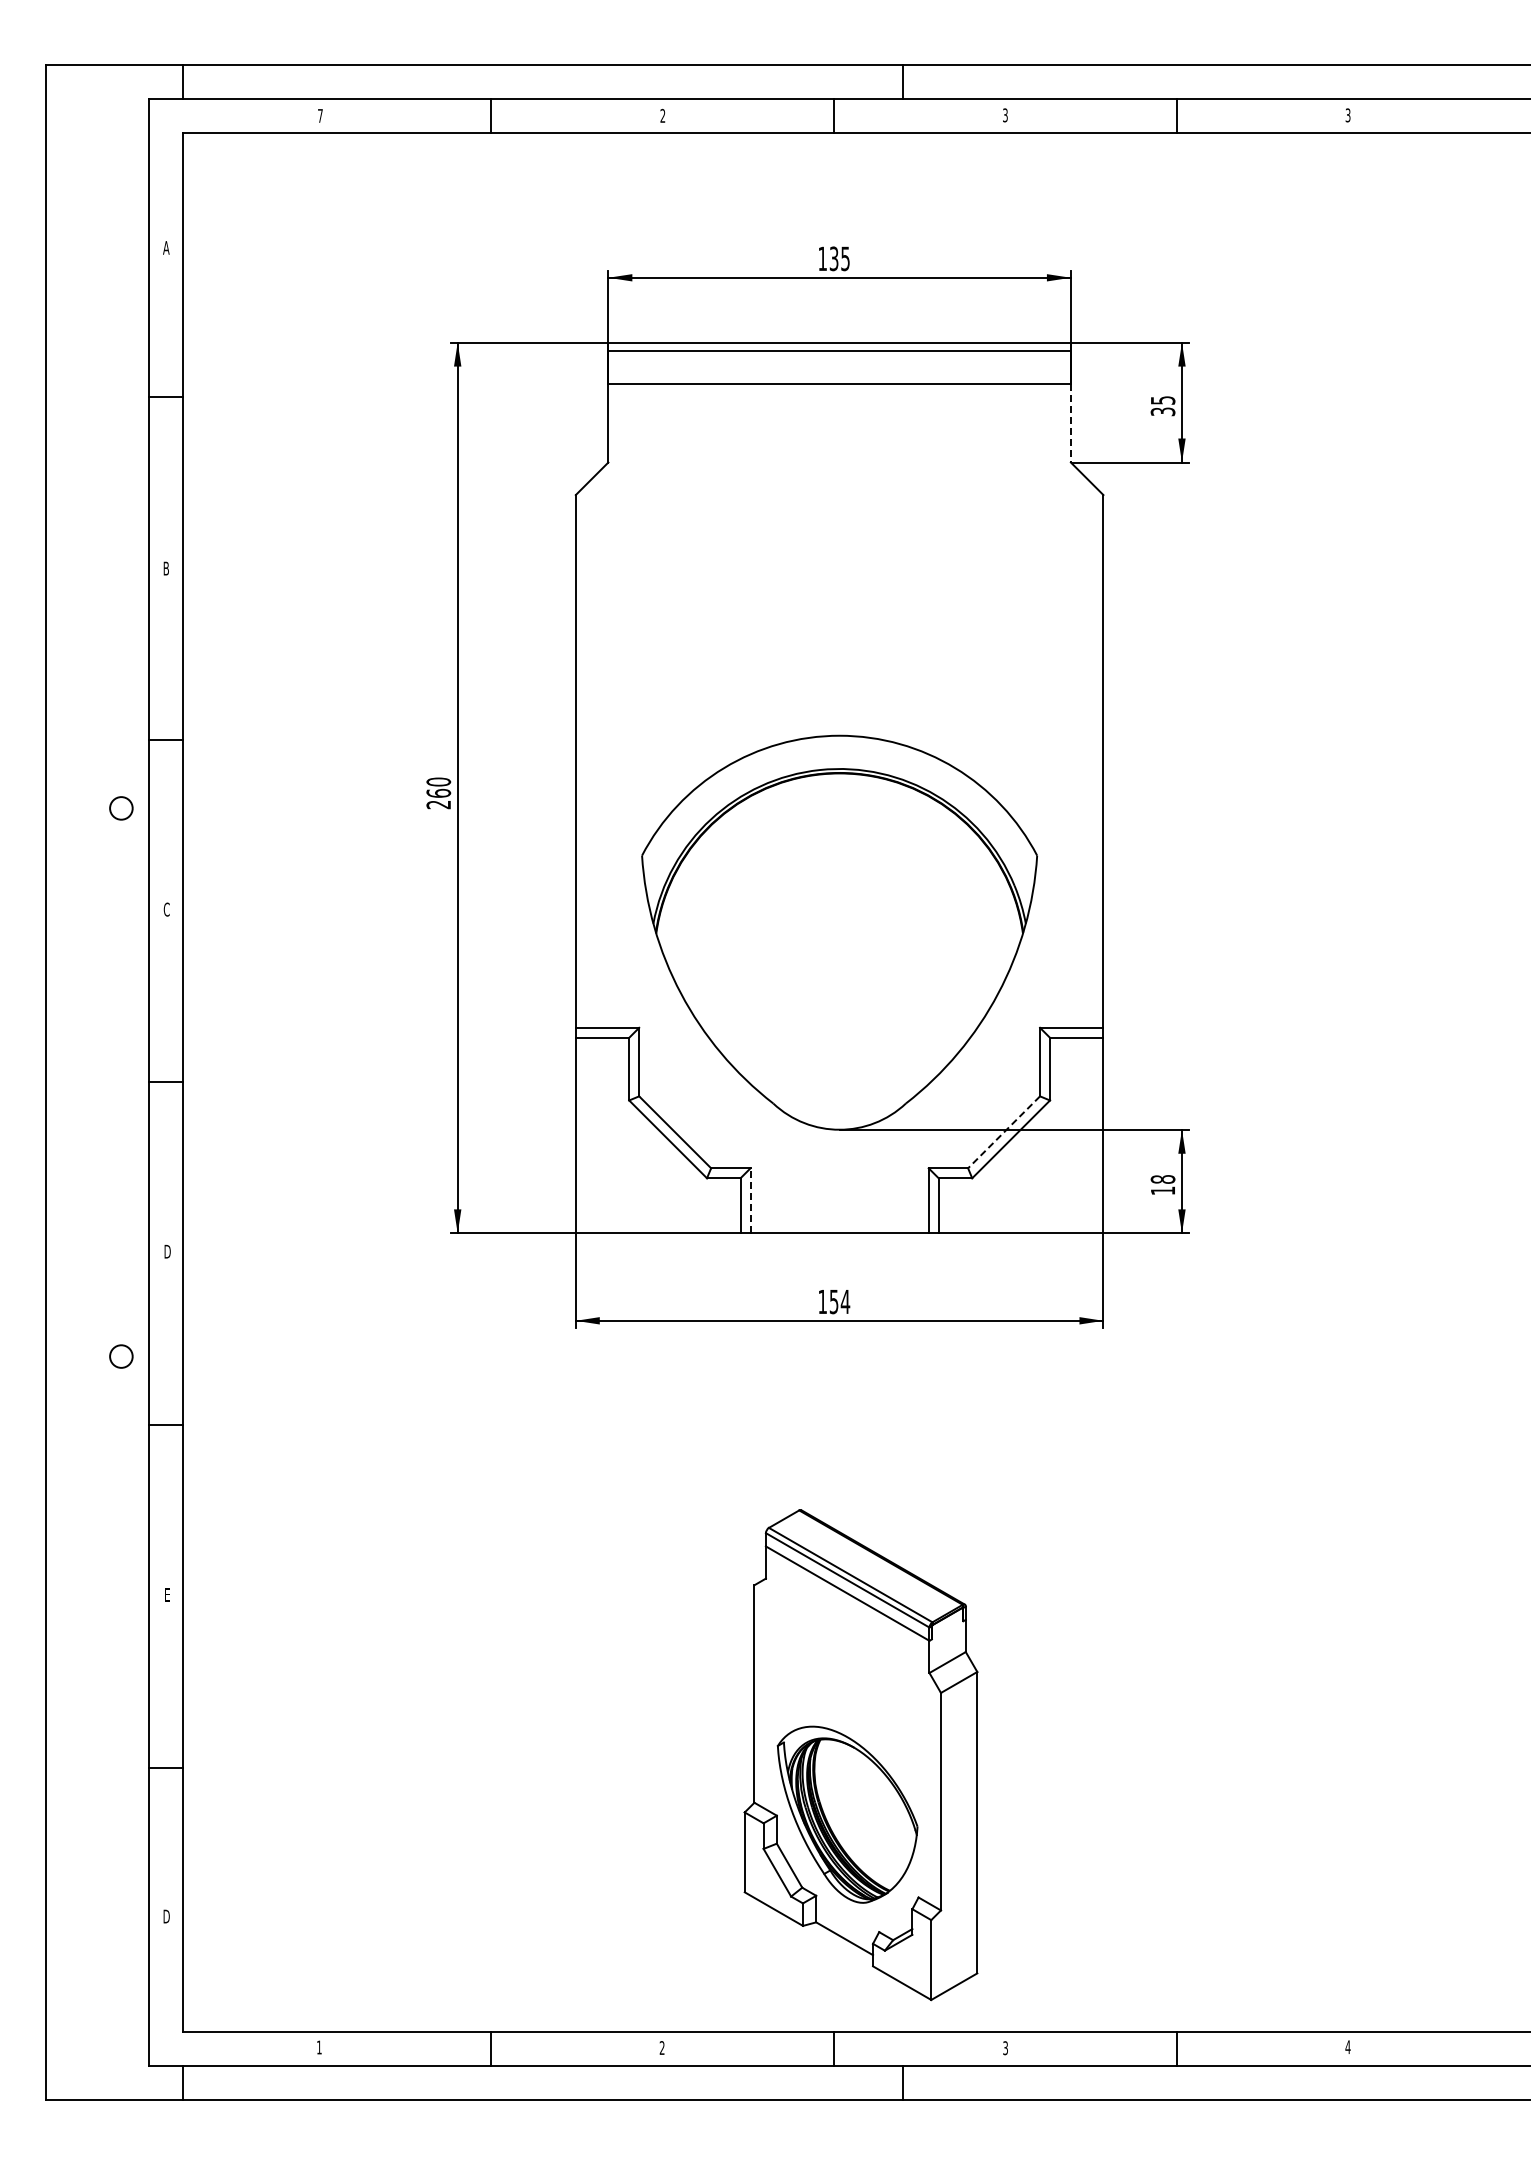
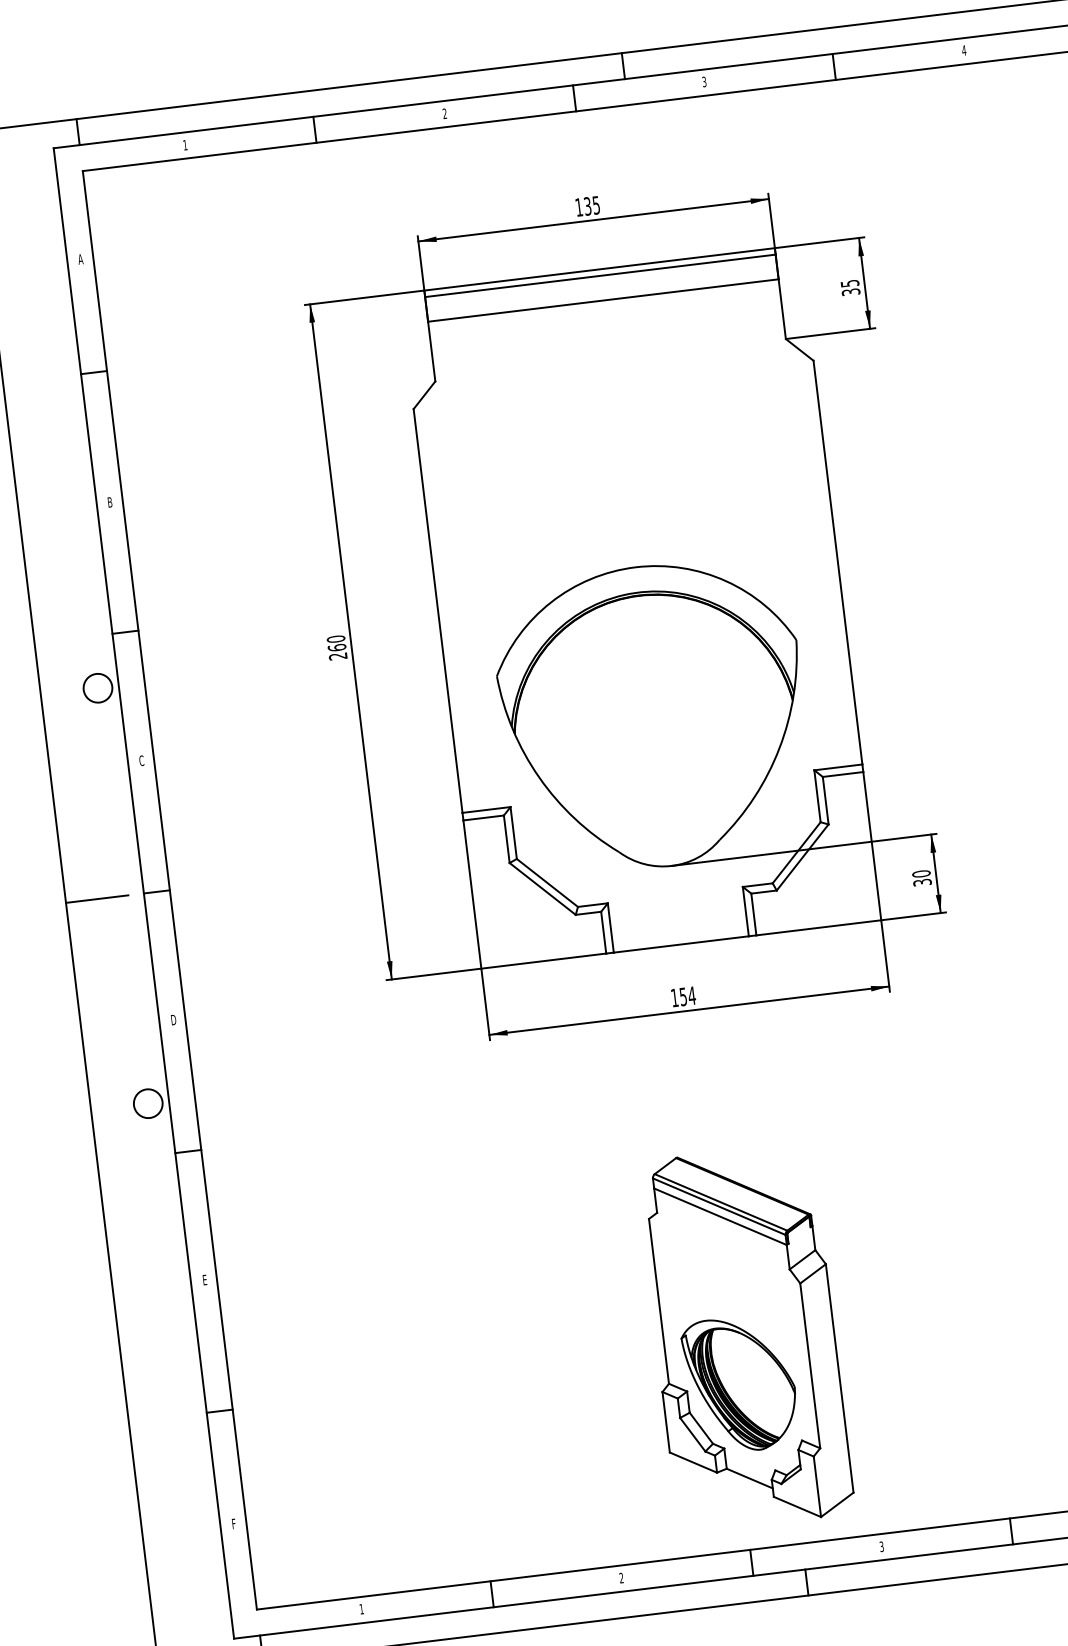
text: (320, 115) -> (185, 144), 7 -> 1
text: (1347, 115) -> (963, 50), 3 -> 4
line: (1070, 423) -> (782, 309), dashed -> solid
circle: (121, 808) -> (98, 688), size x1.67
line: (87, 1082) -> (97, 899), added
line: (1004, 1132) -> (797, 852), dashed -> solid
text: (1162, 1185) -> (921, 878), 18 -> 30
line: (750, 1200) -> (610, 927), dashed -> solid
circle: (121, 1356) -> (148, 1103), size x1.67
text: (166, 1916) -> (233, 1523), D -> F

